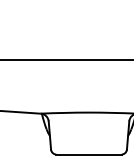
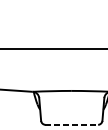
line: (89, 154) -> (72, 124), solid -> dashed

